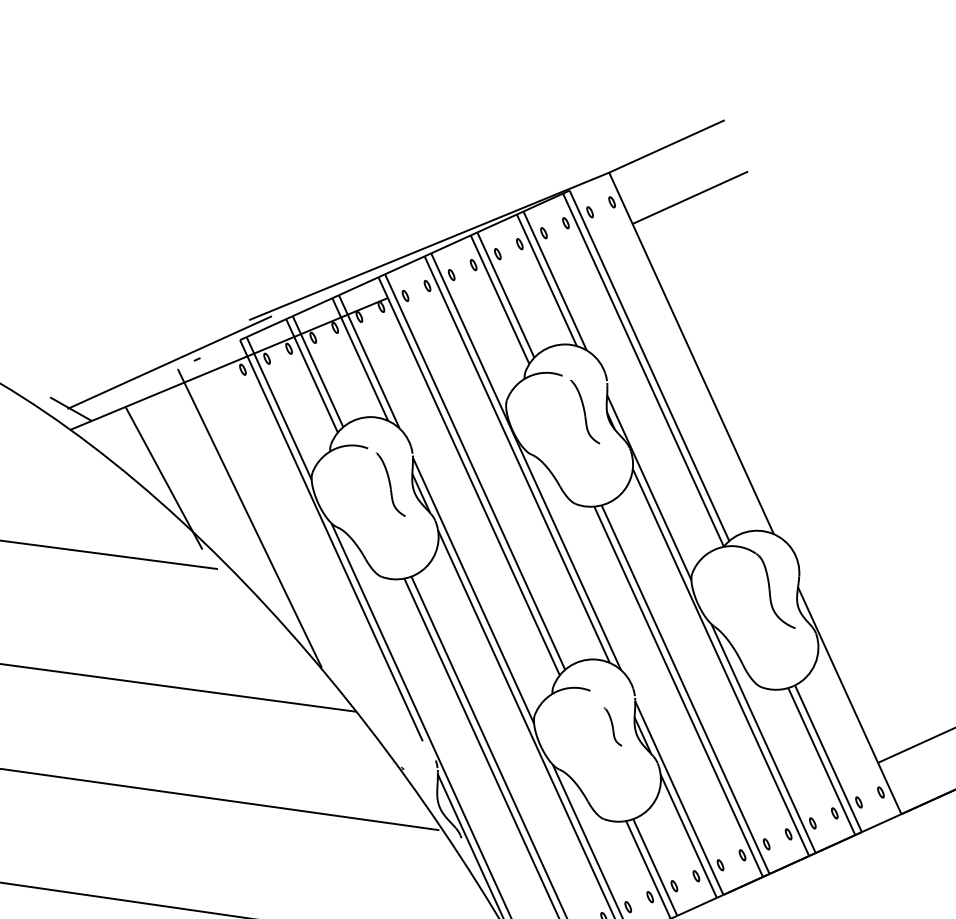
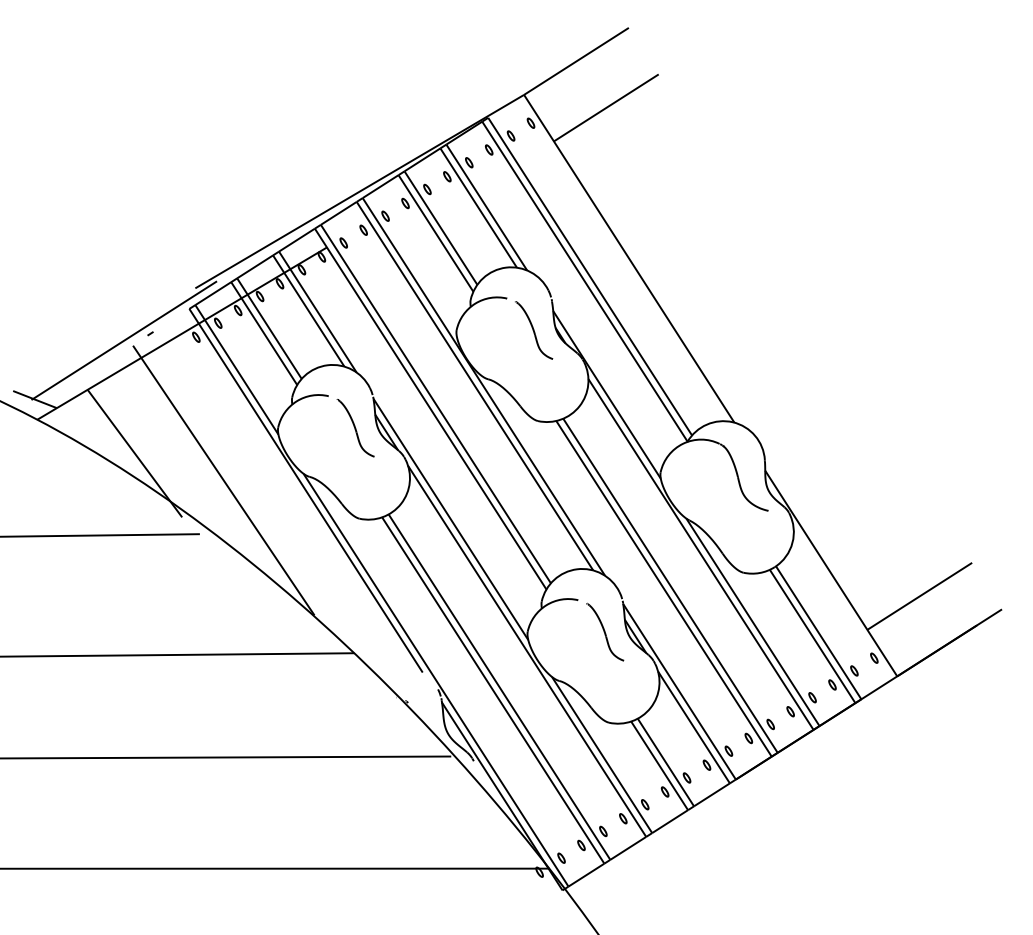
part: (613, 726) -> (605, 631), size x1.67

